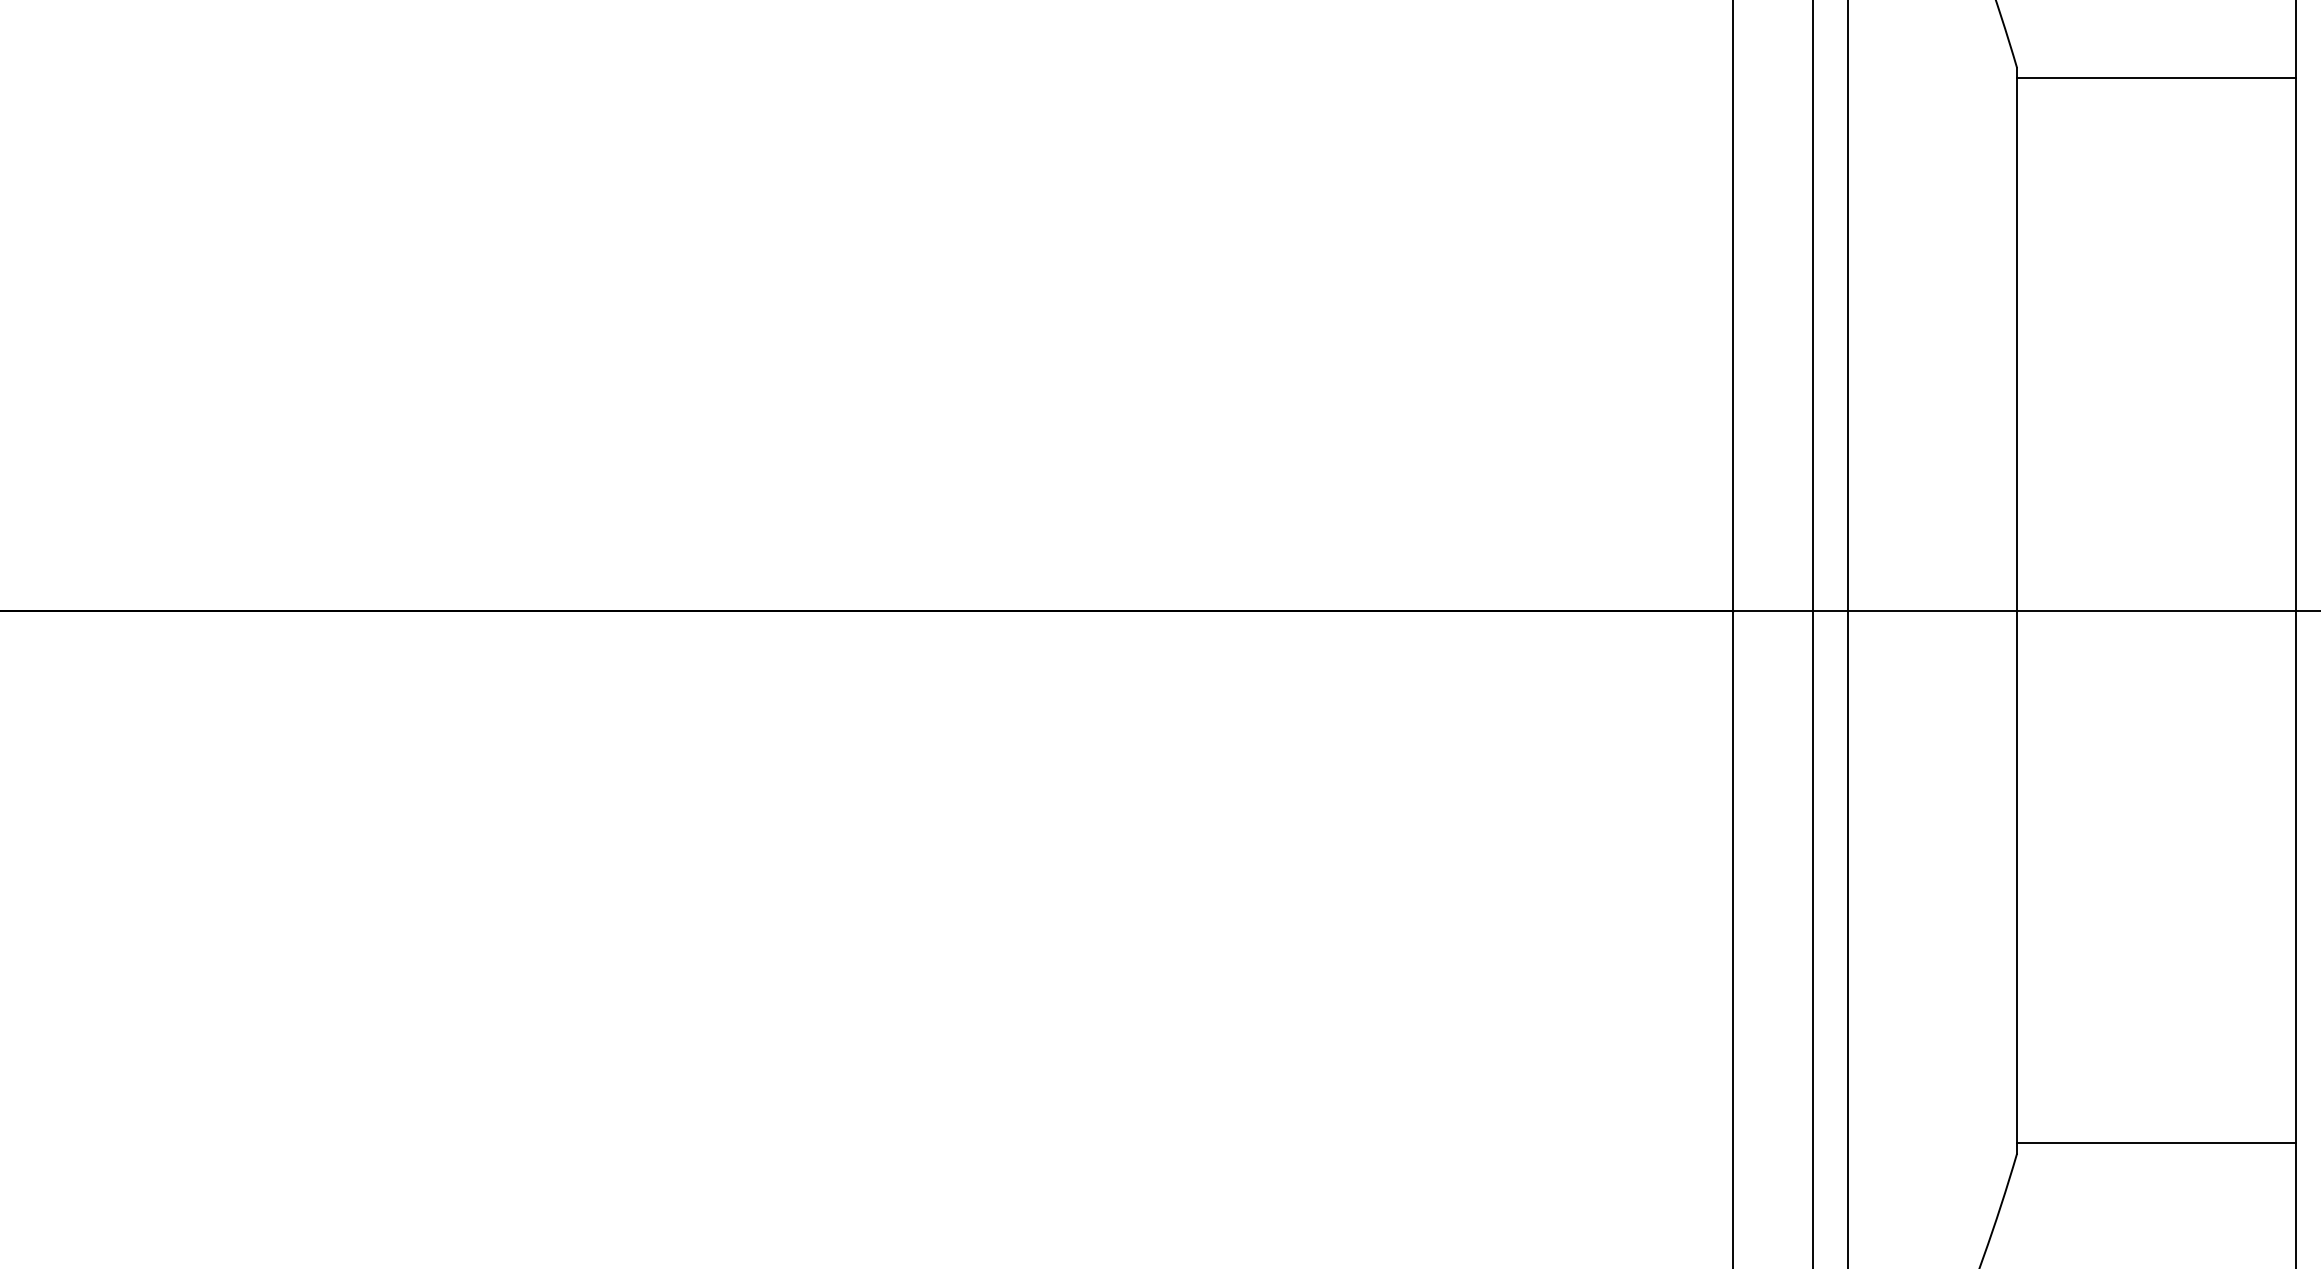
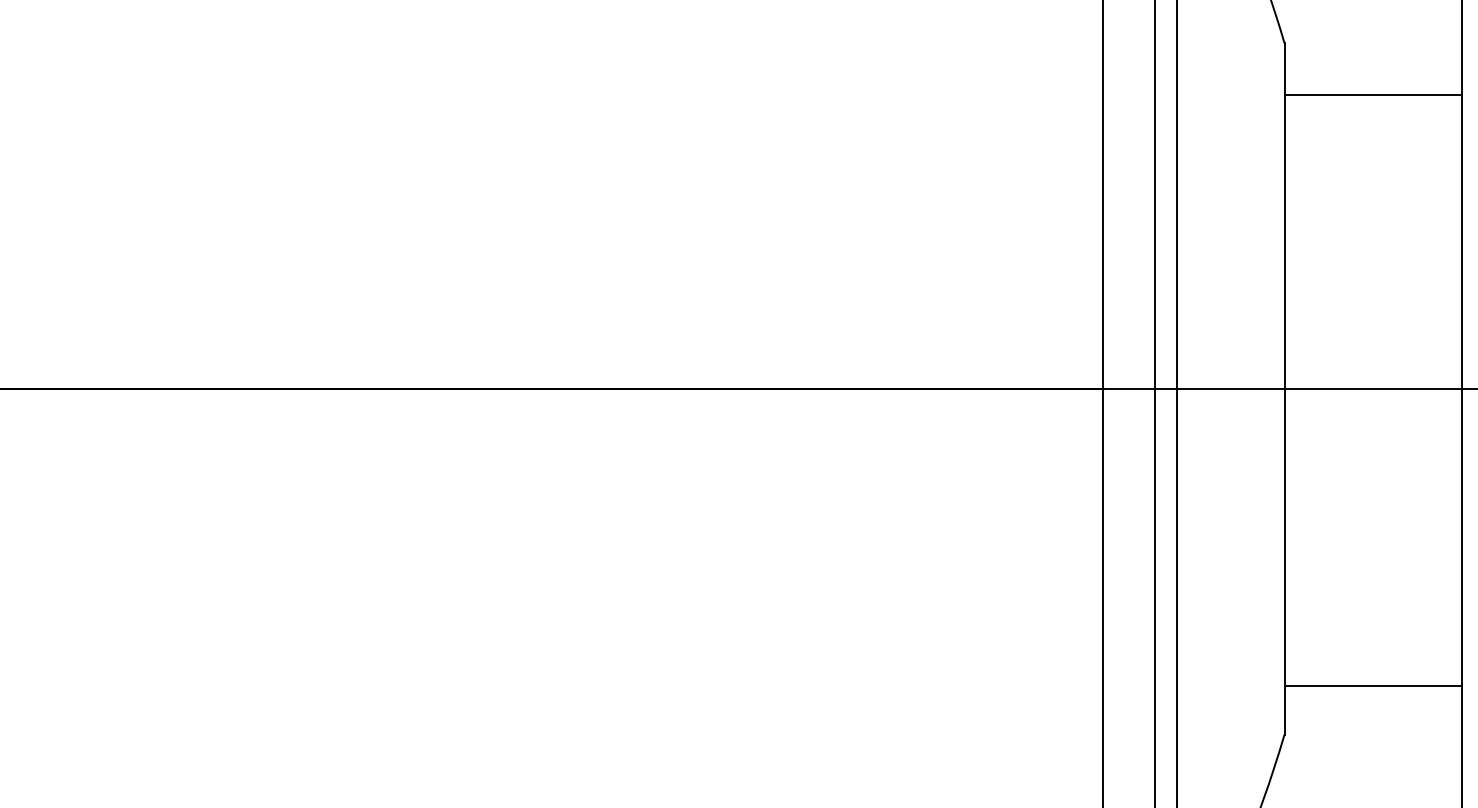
line: (2155, 77) -> (1372, 94), moved
line: (2155, 1144) -> (1372, 686), moved

